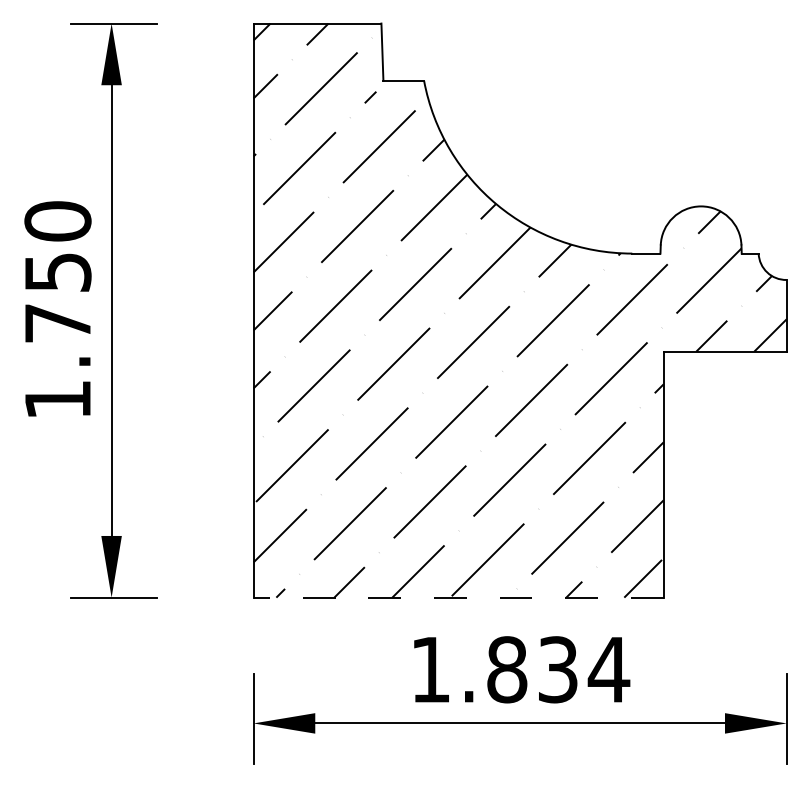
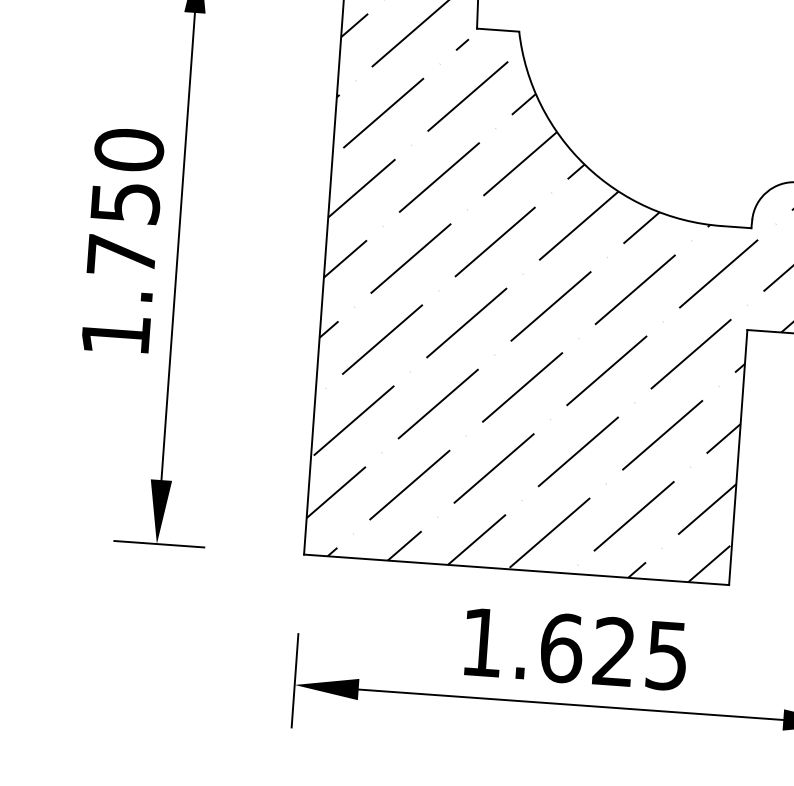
line: (458, 597) -> (516, 569), dashed -> solid
text: (558, 669) -> (614, 651), 1.834 -> 1.625

